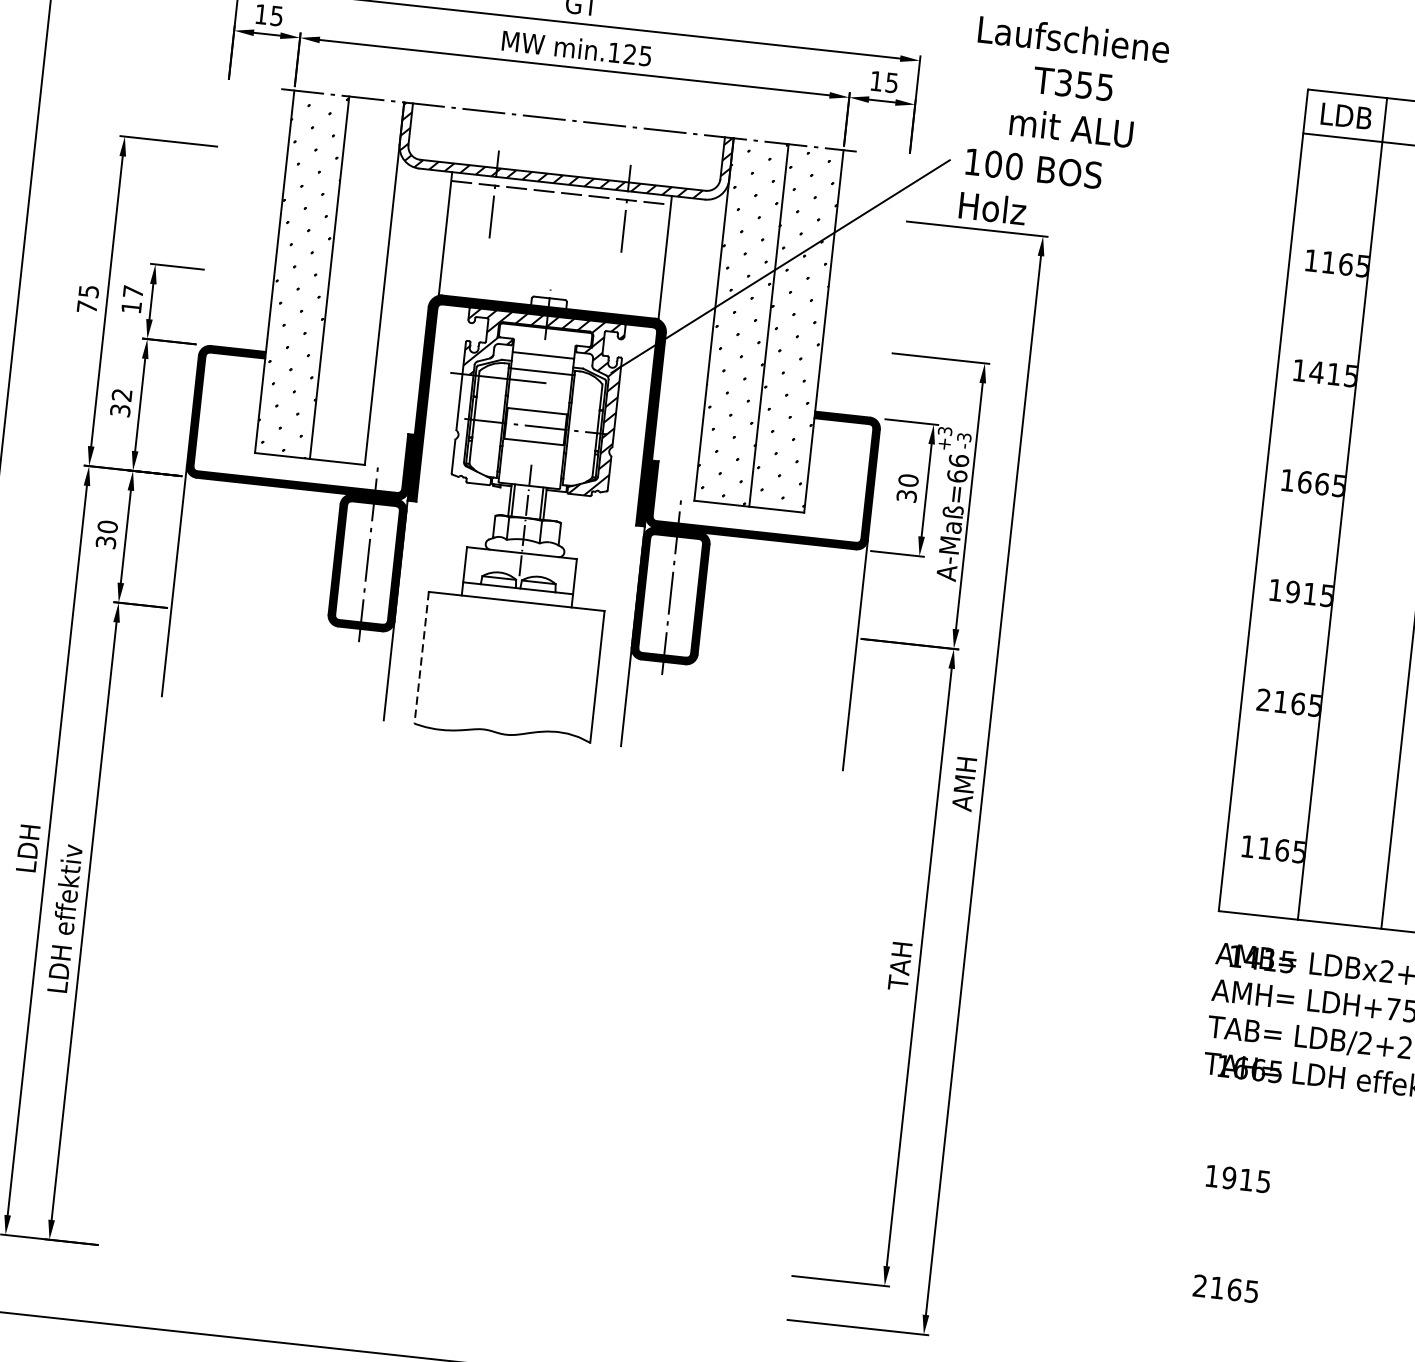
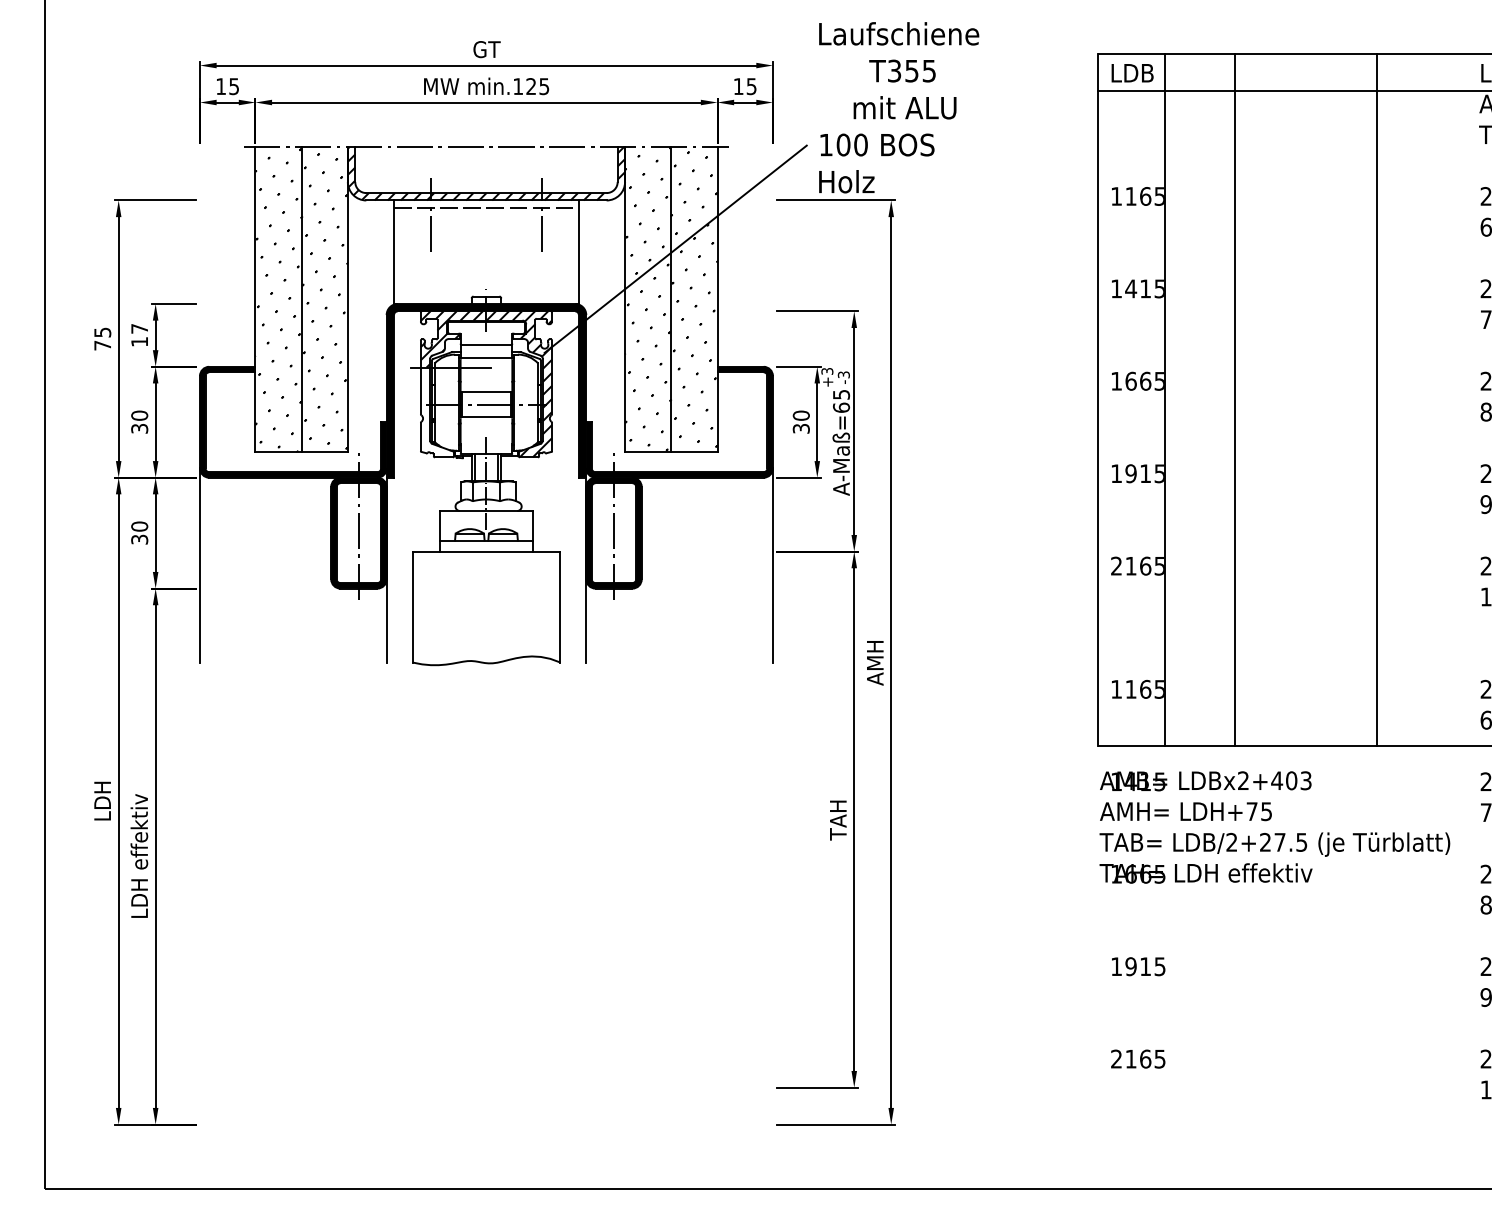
hatch: (356, 283) -> (324, 301), added
text: (121, 394) -> (139, 415), 32 -> 30
text: (958, 460) -> (841, 394), A-Maß=66 -> A-Maß=65
line: (421, 658) -> (412, 607), dashed -> solid

